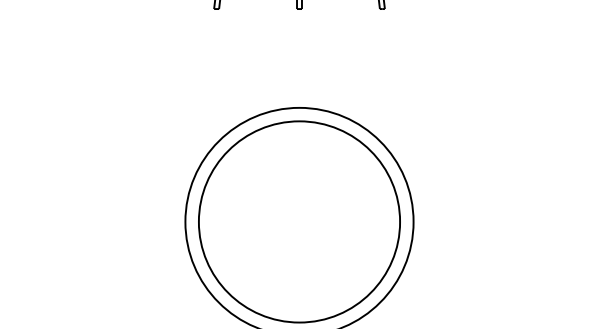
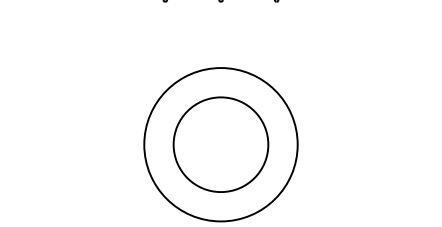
circle: (298, 221) -> (220, 144), size x0.7

